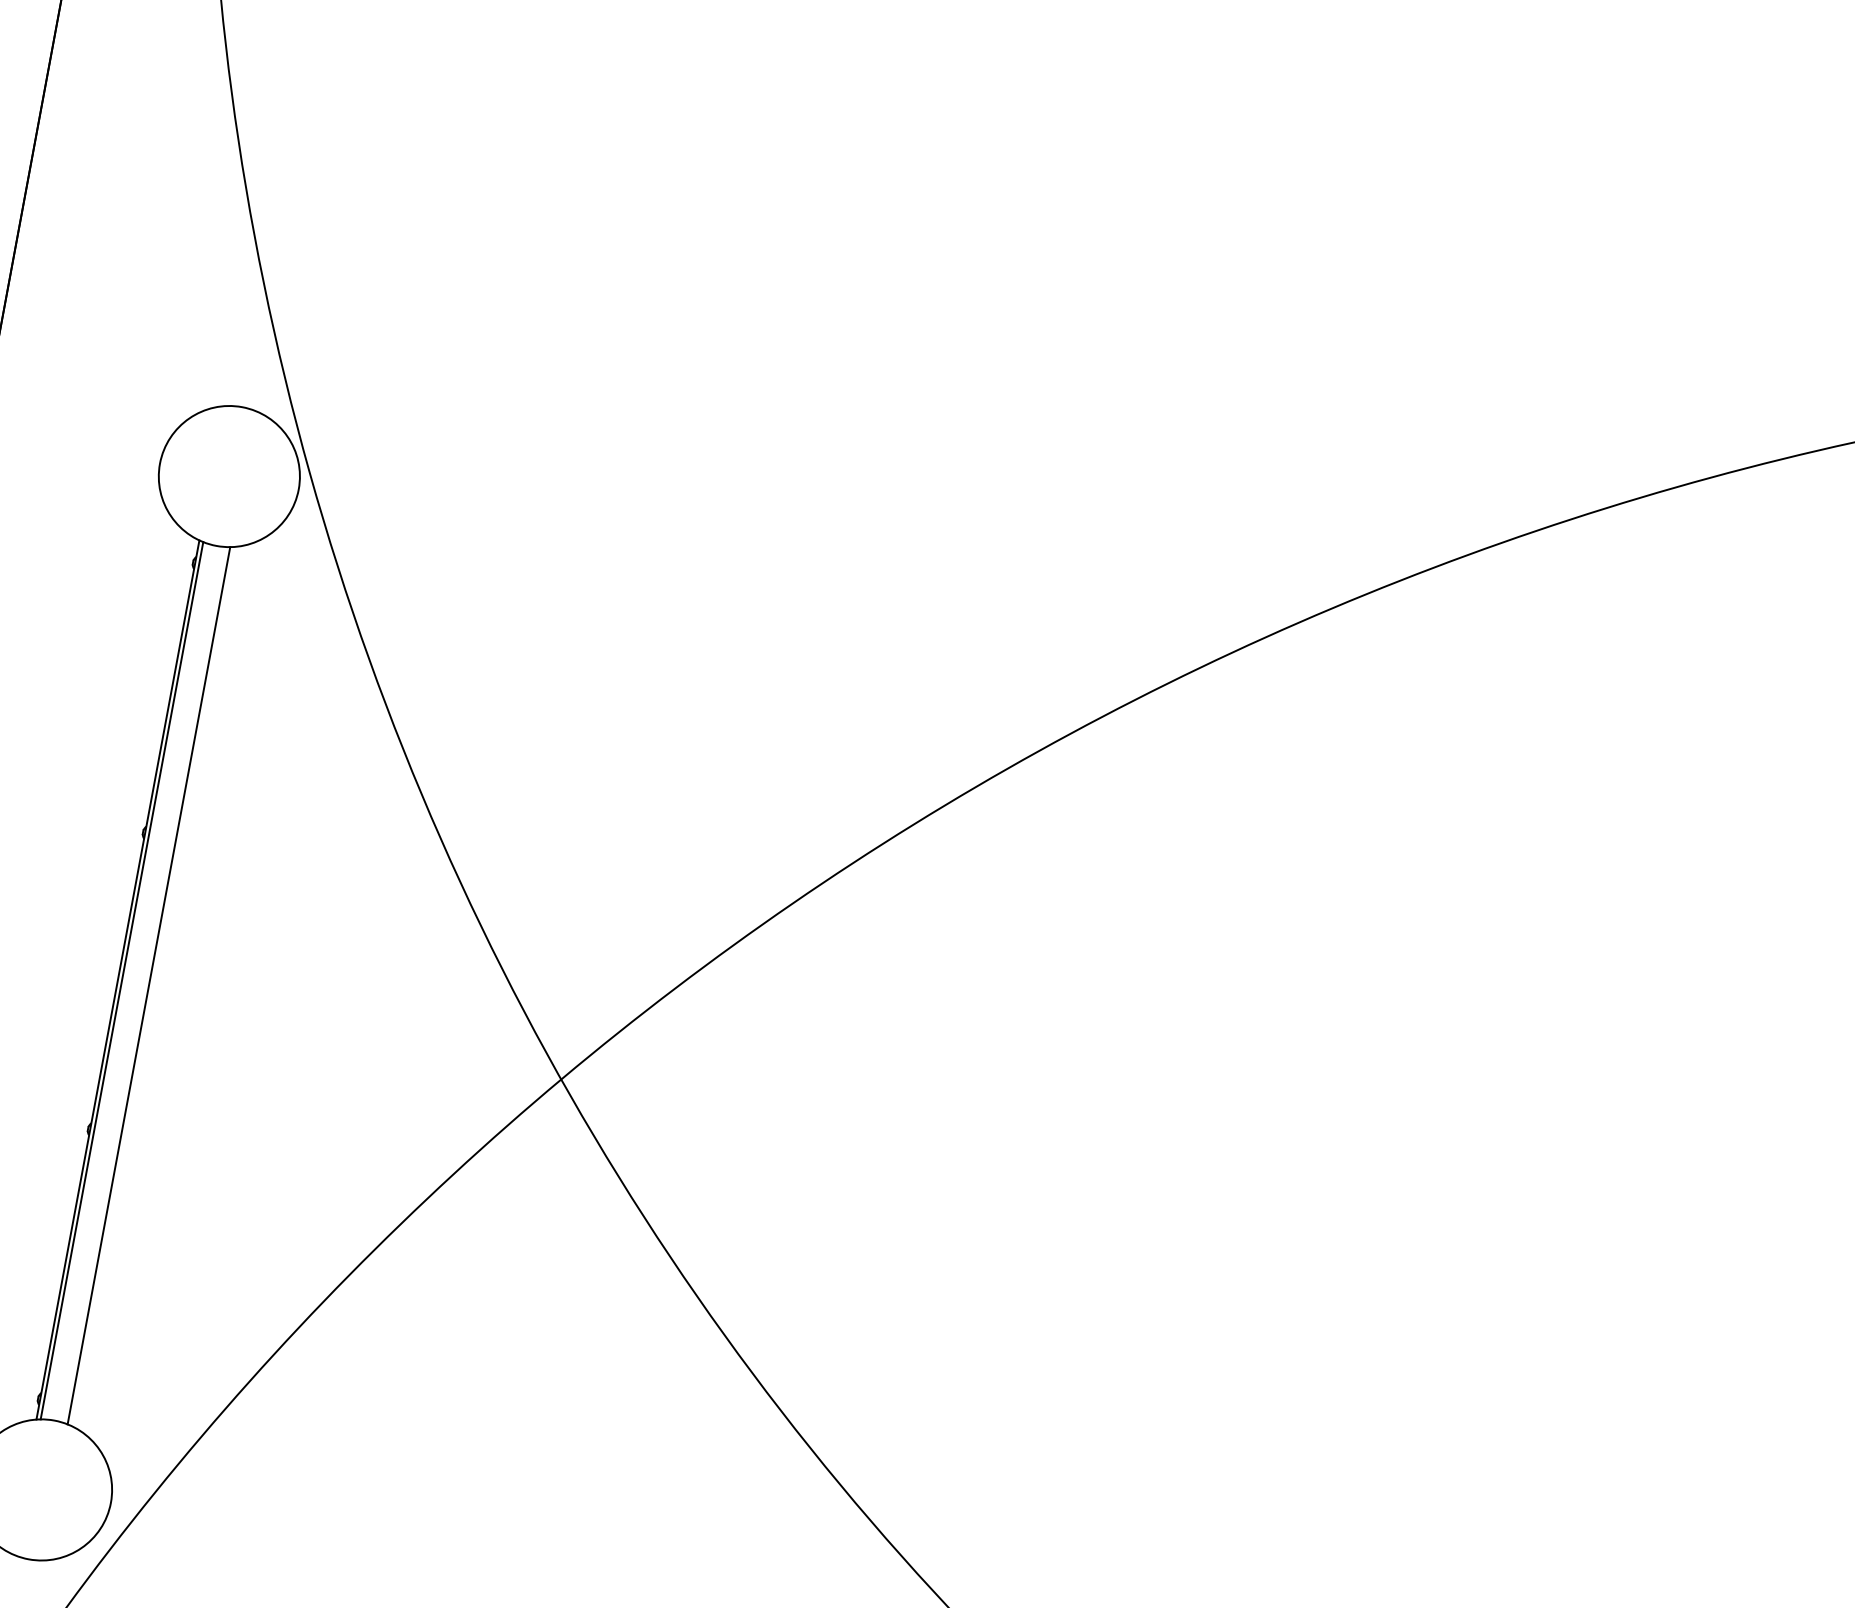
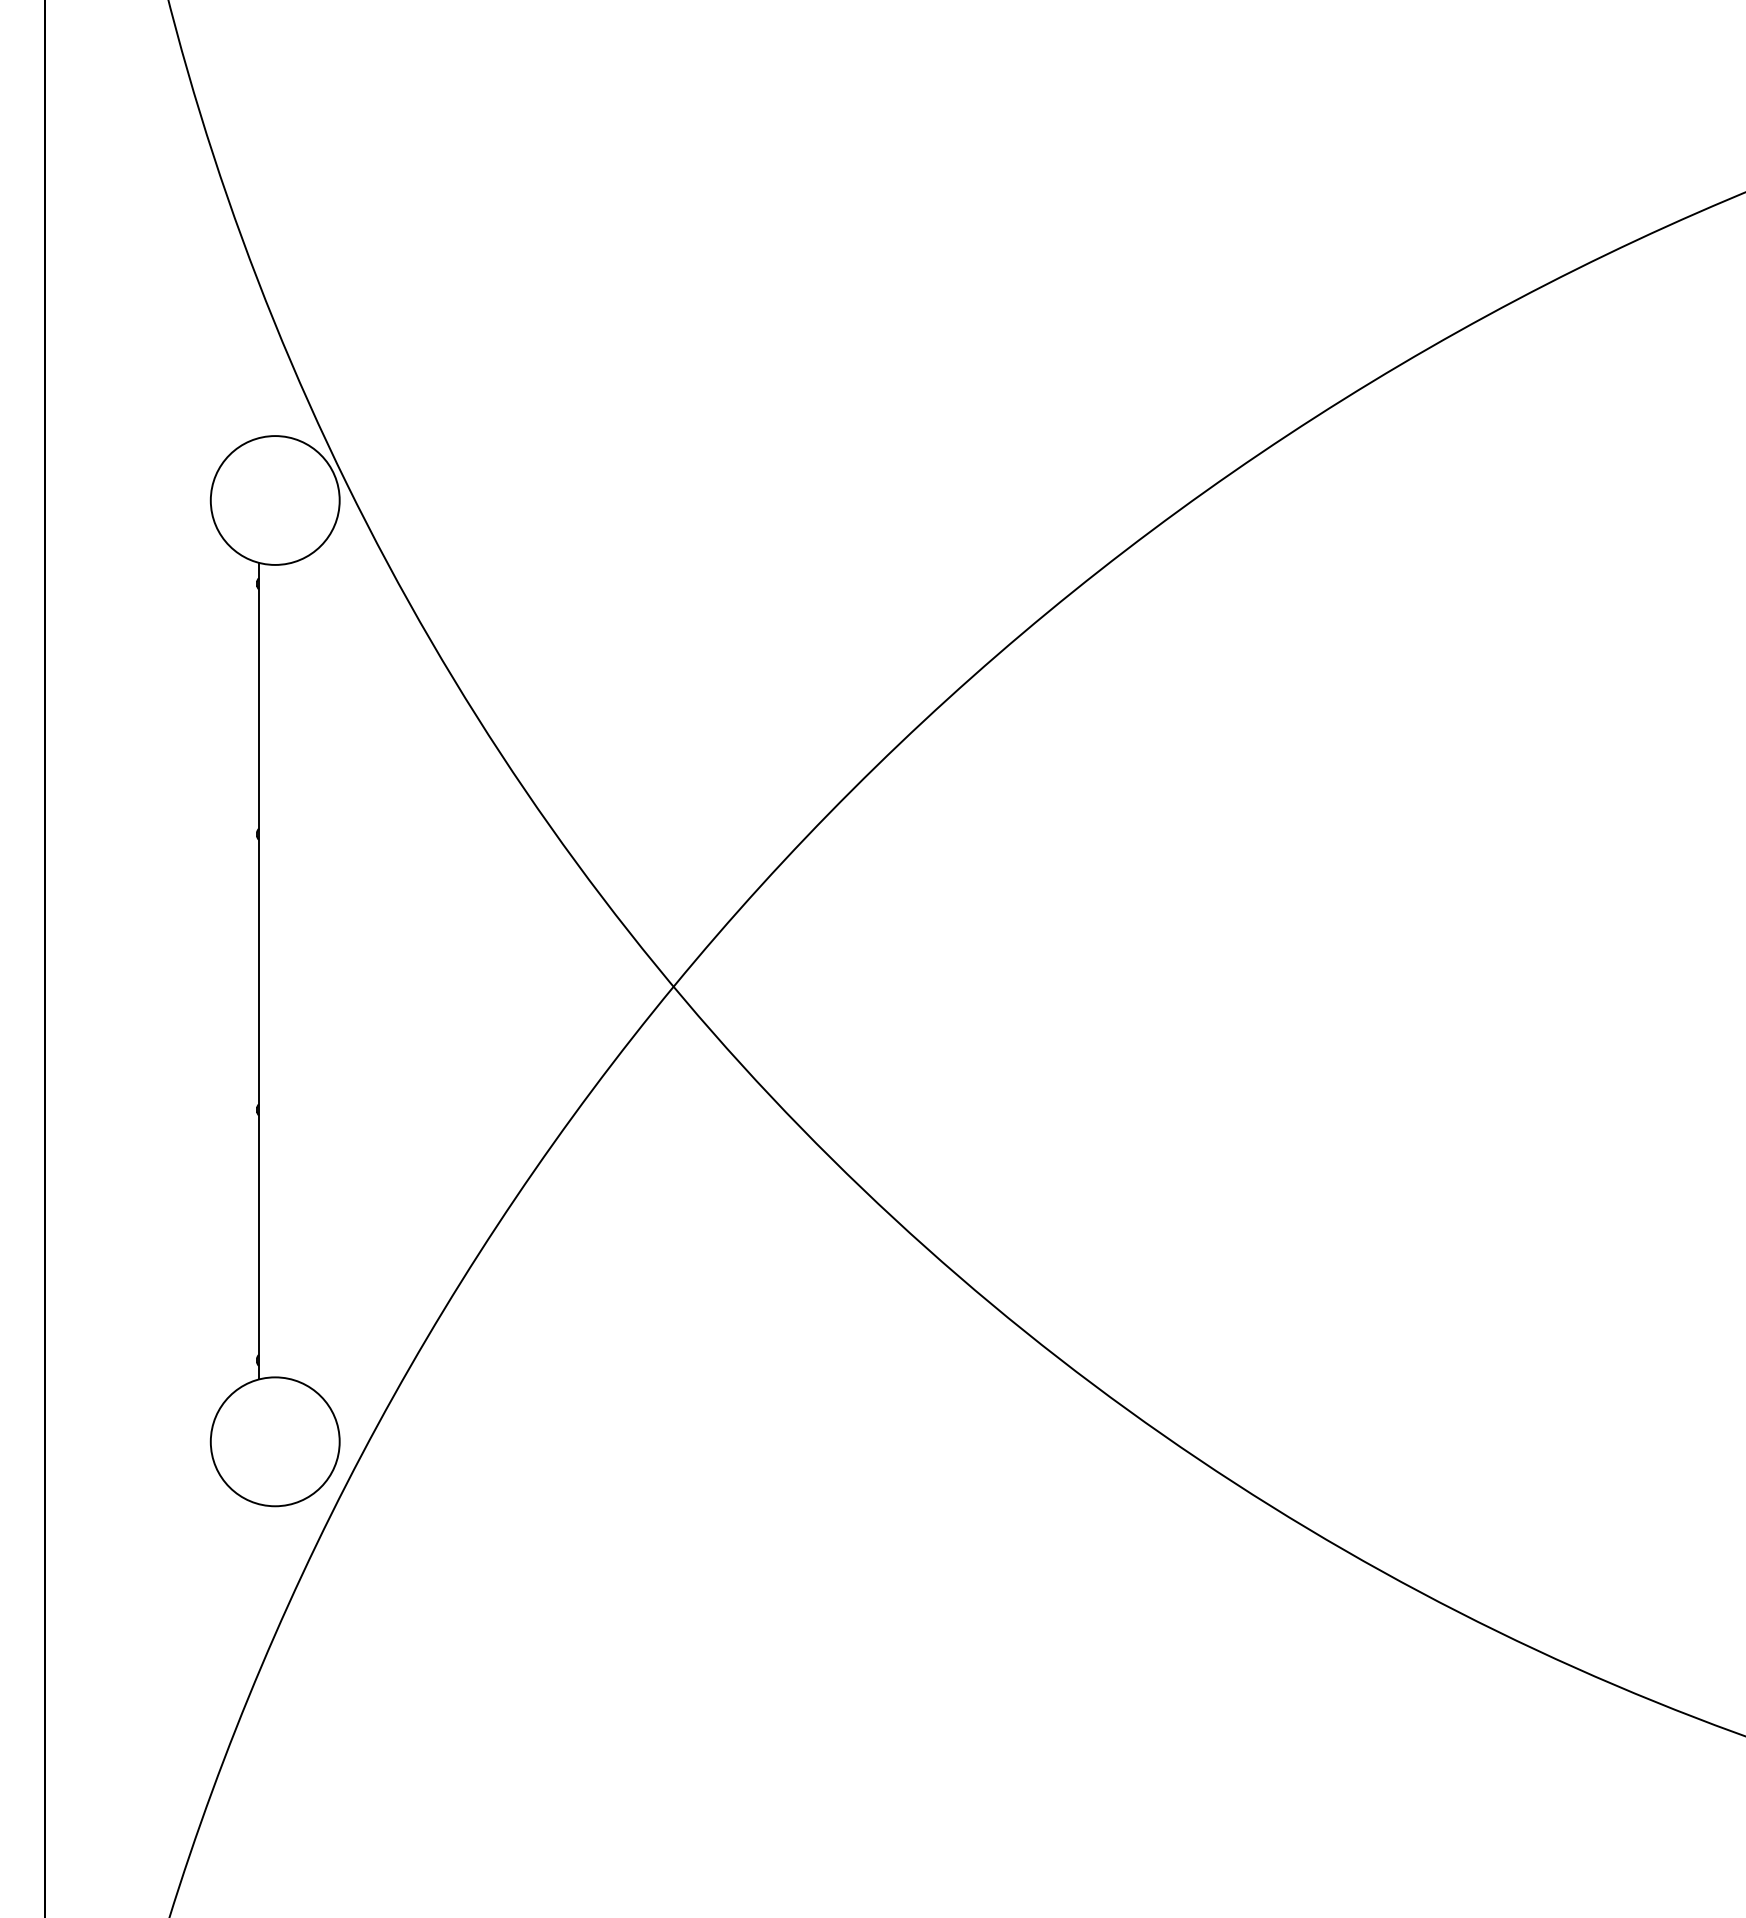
line: (121, 979) -> (262, 970), removed
line: (148, 984) -> (287, 970), removed

